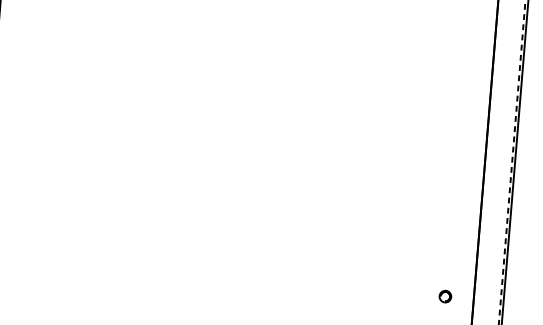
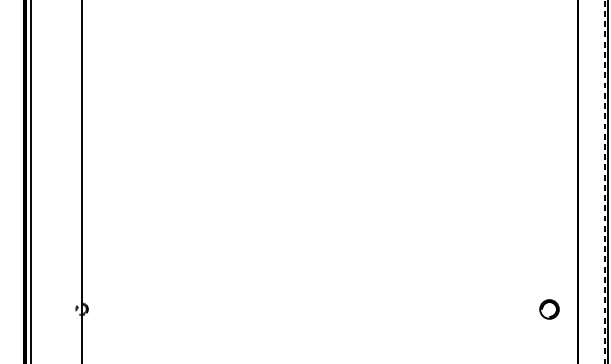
part: (445, 295) -> (549, 308), size x1.6

